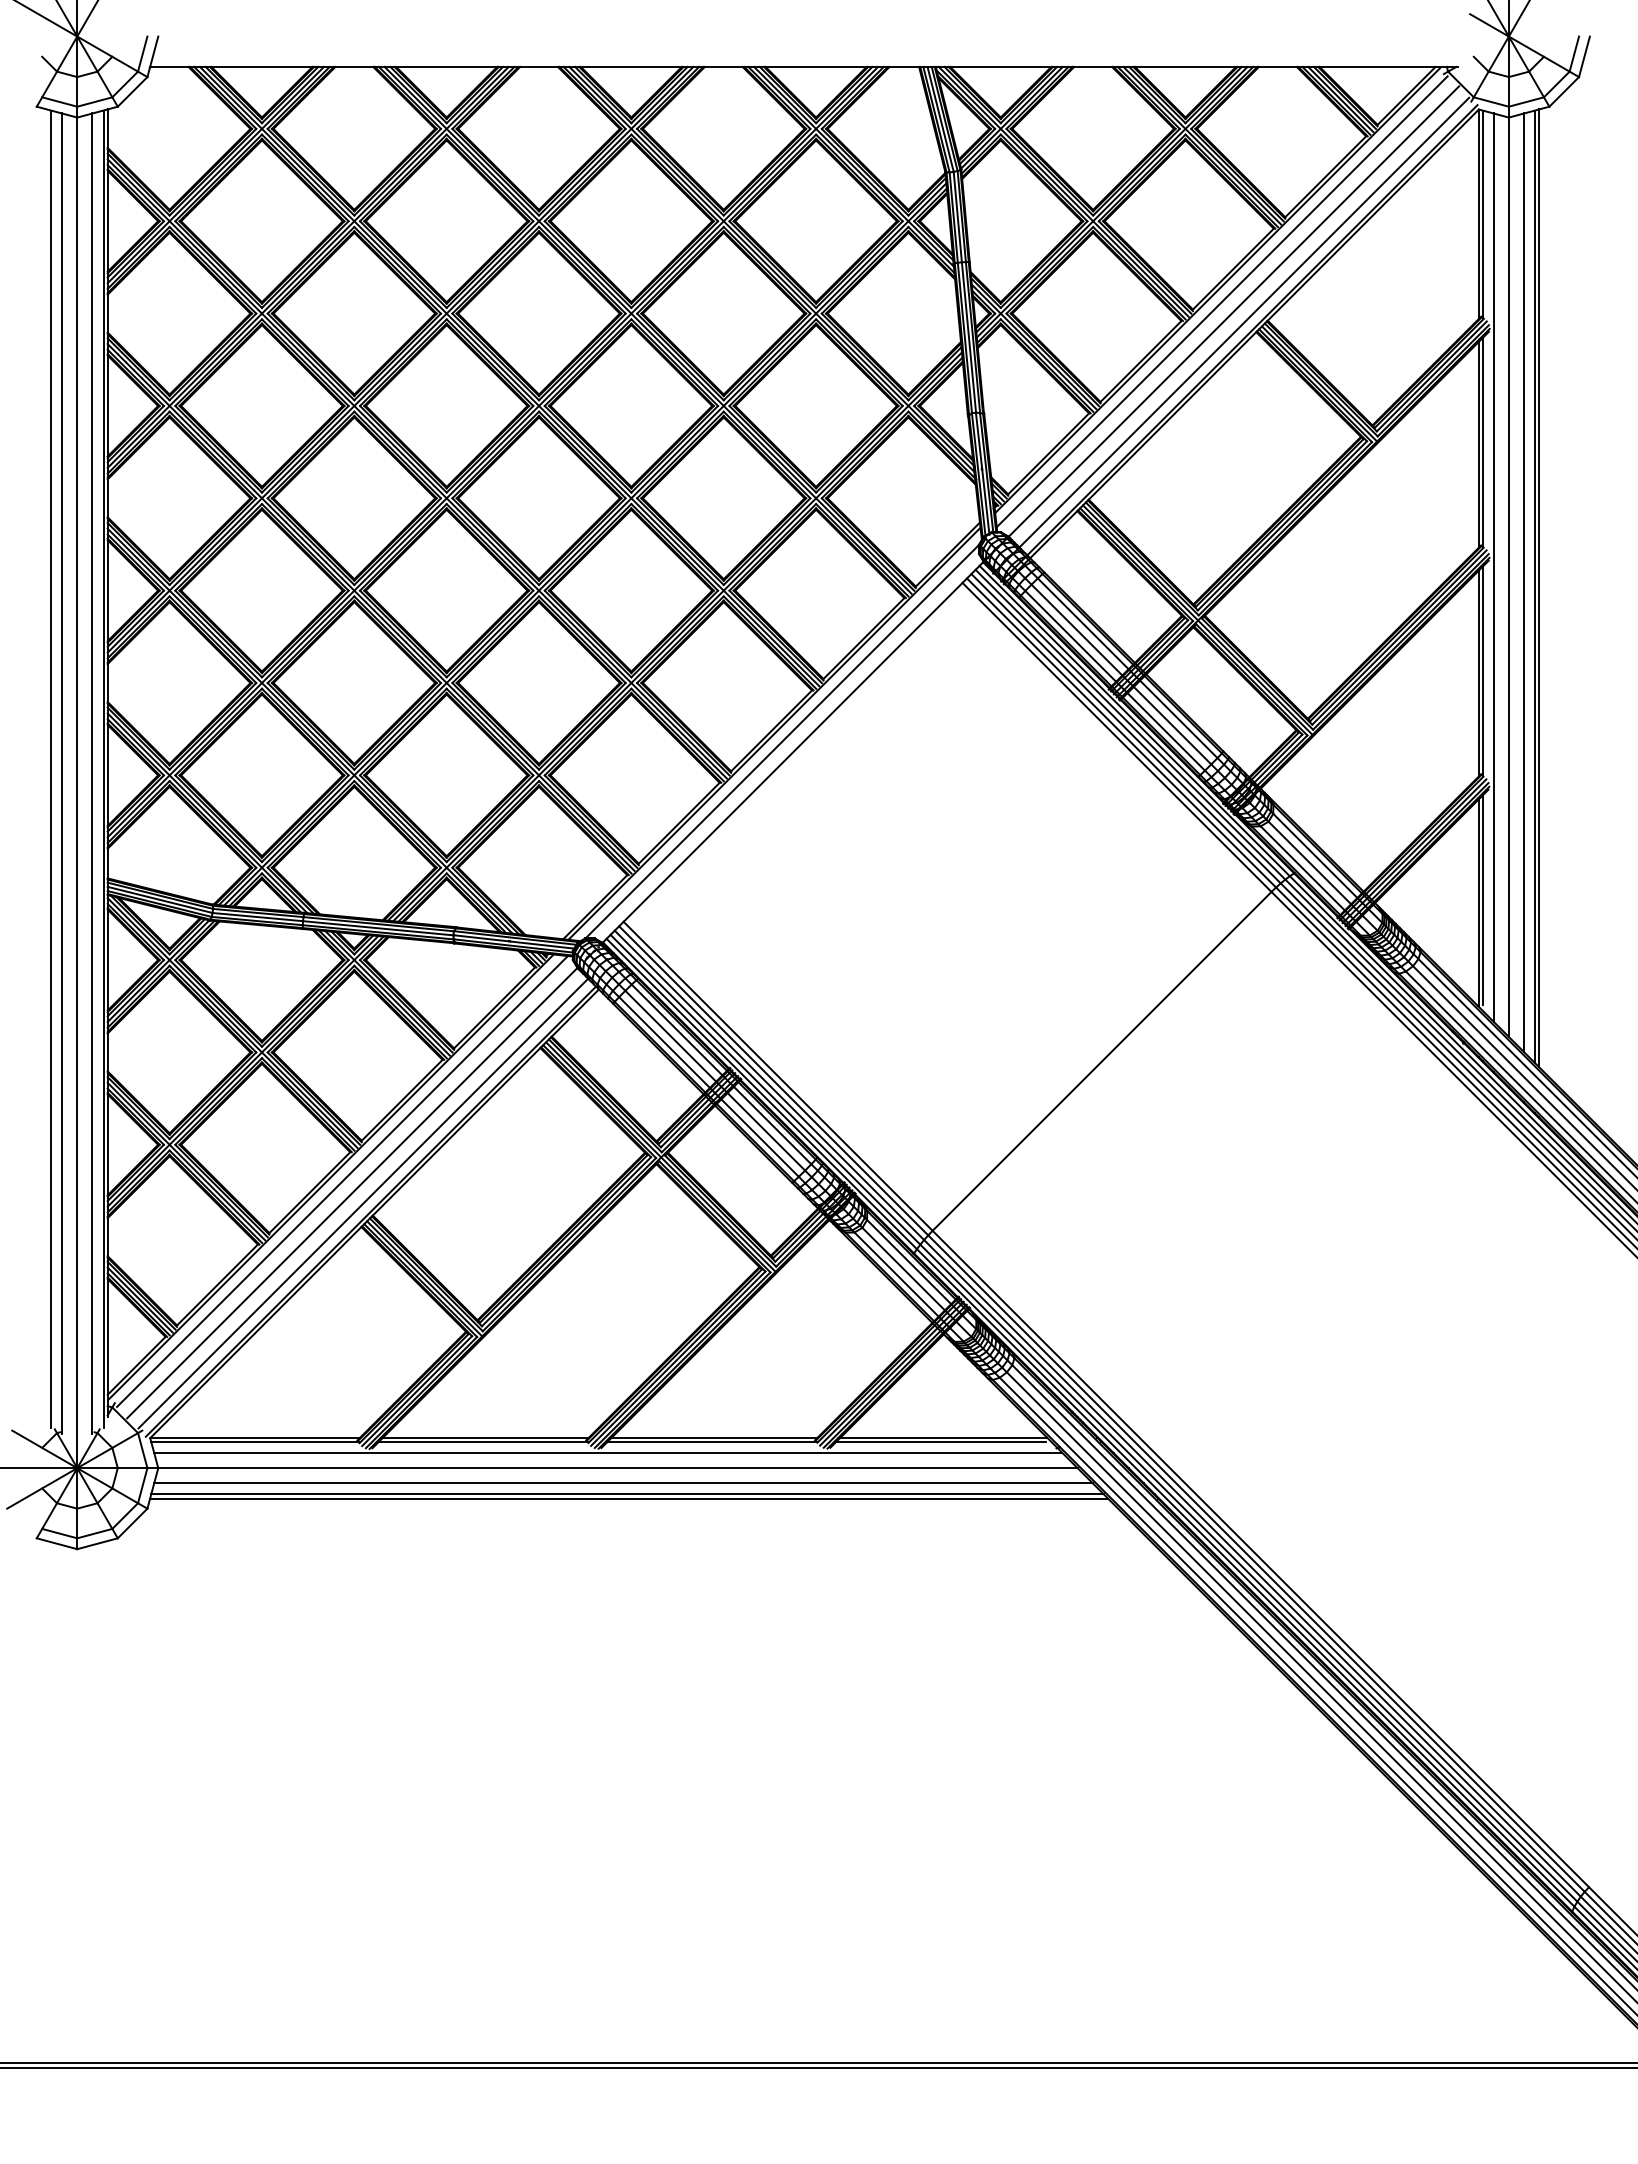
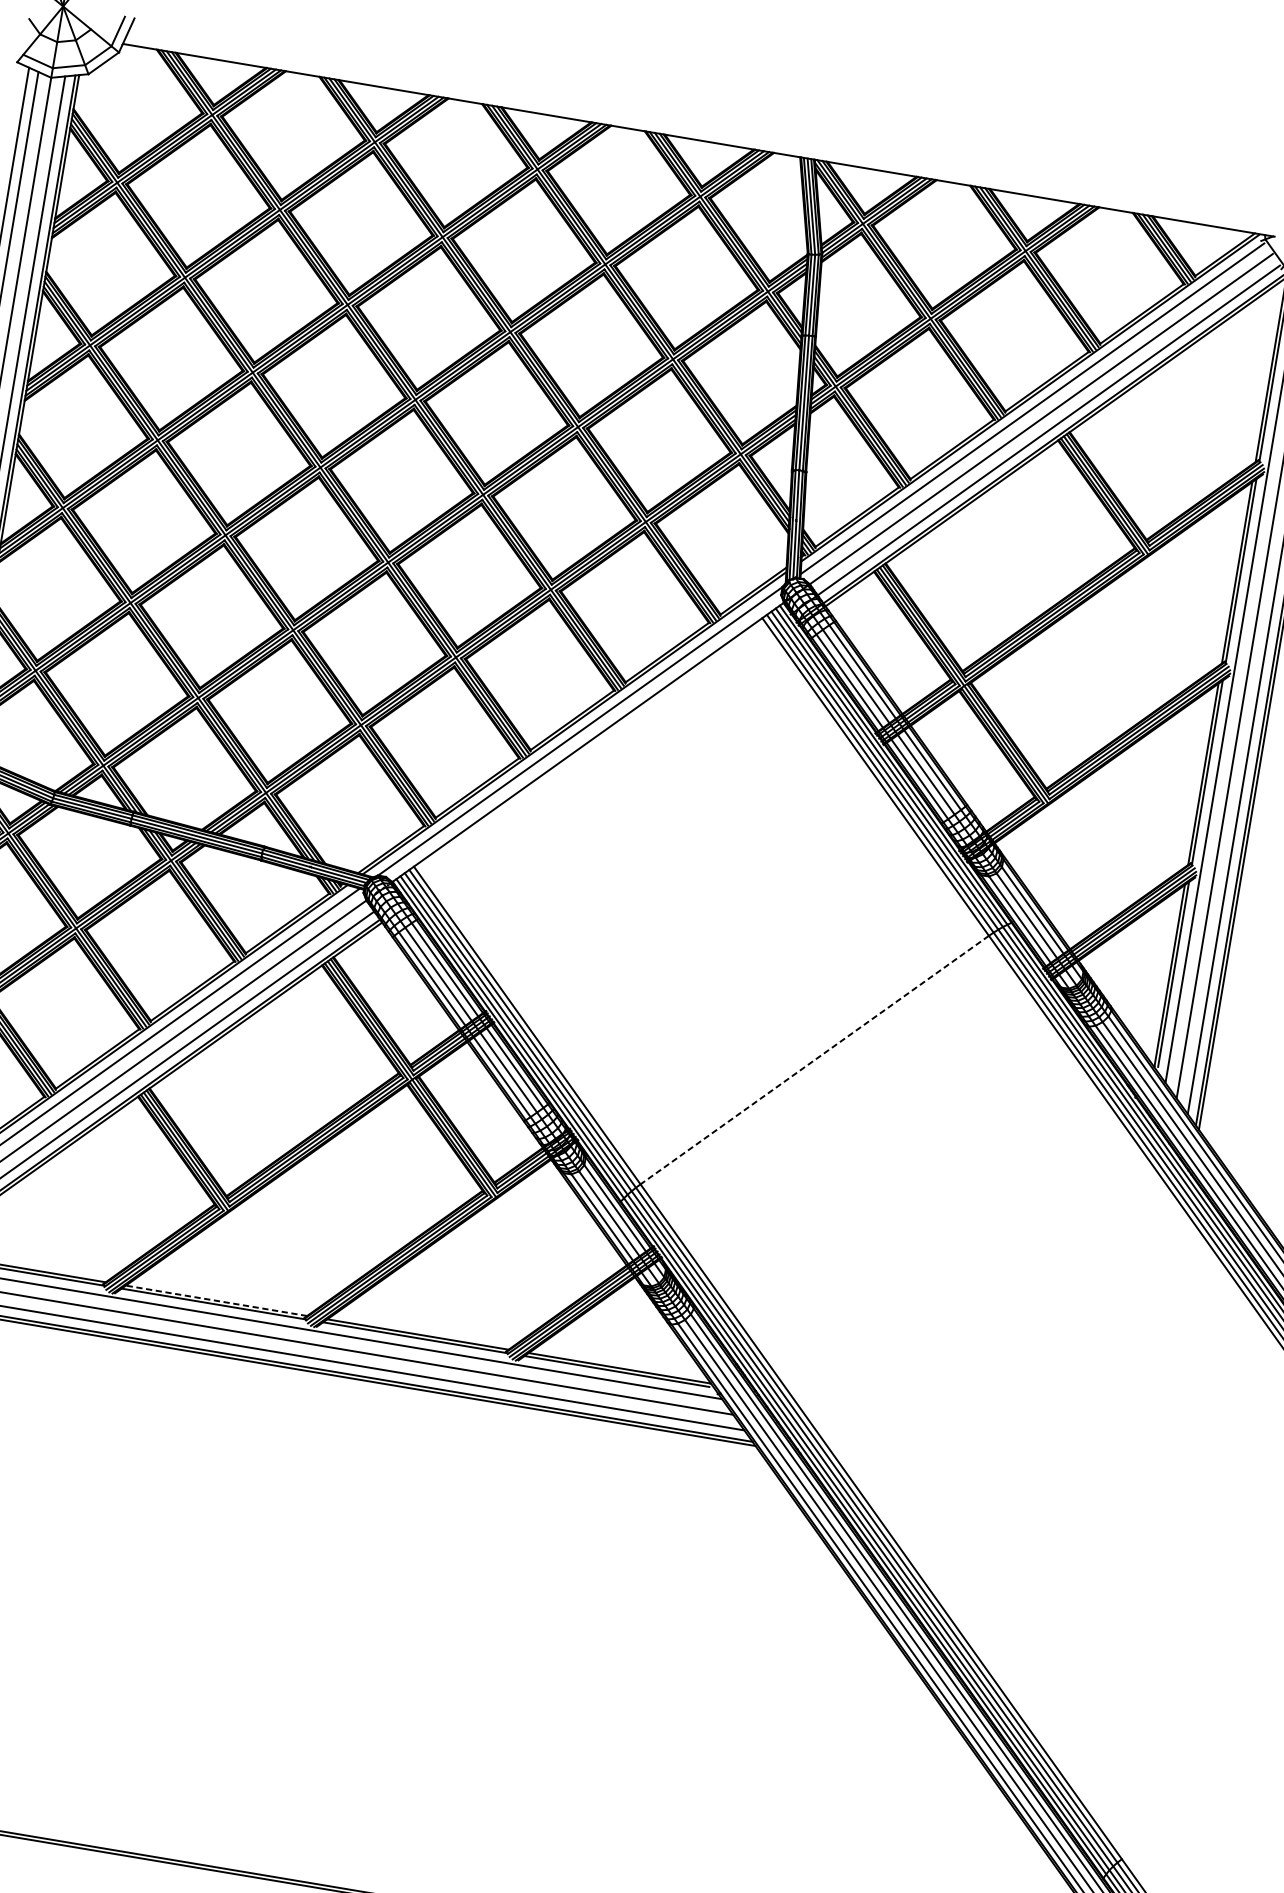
line: (1102, 1061) -> (815, 1060), solid -> dashed
line: (485, 1437) -> (216, 1300), solid -> dashed

